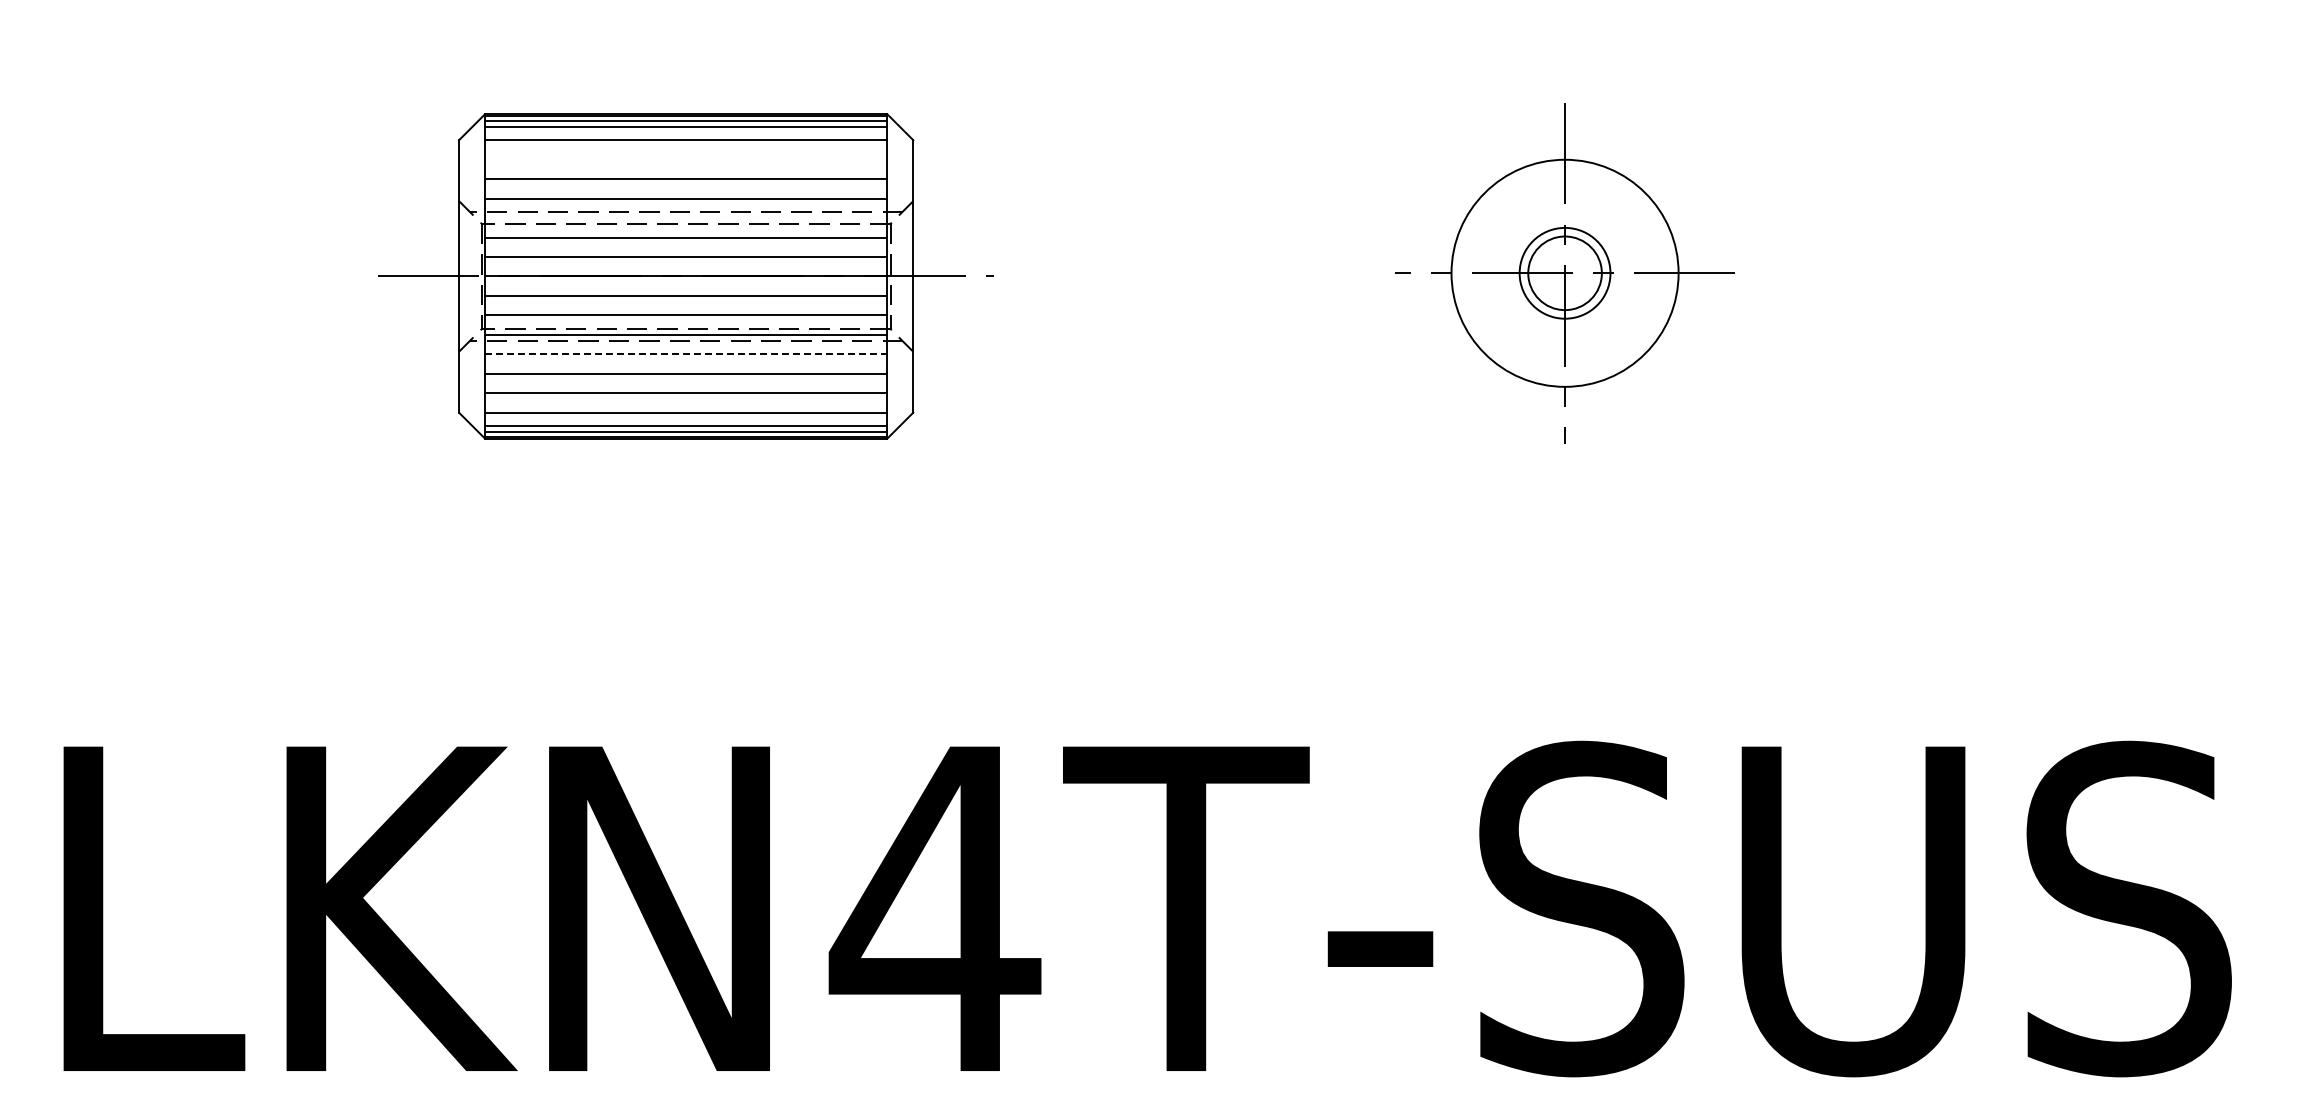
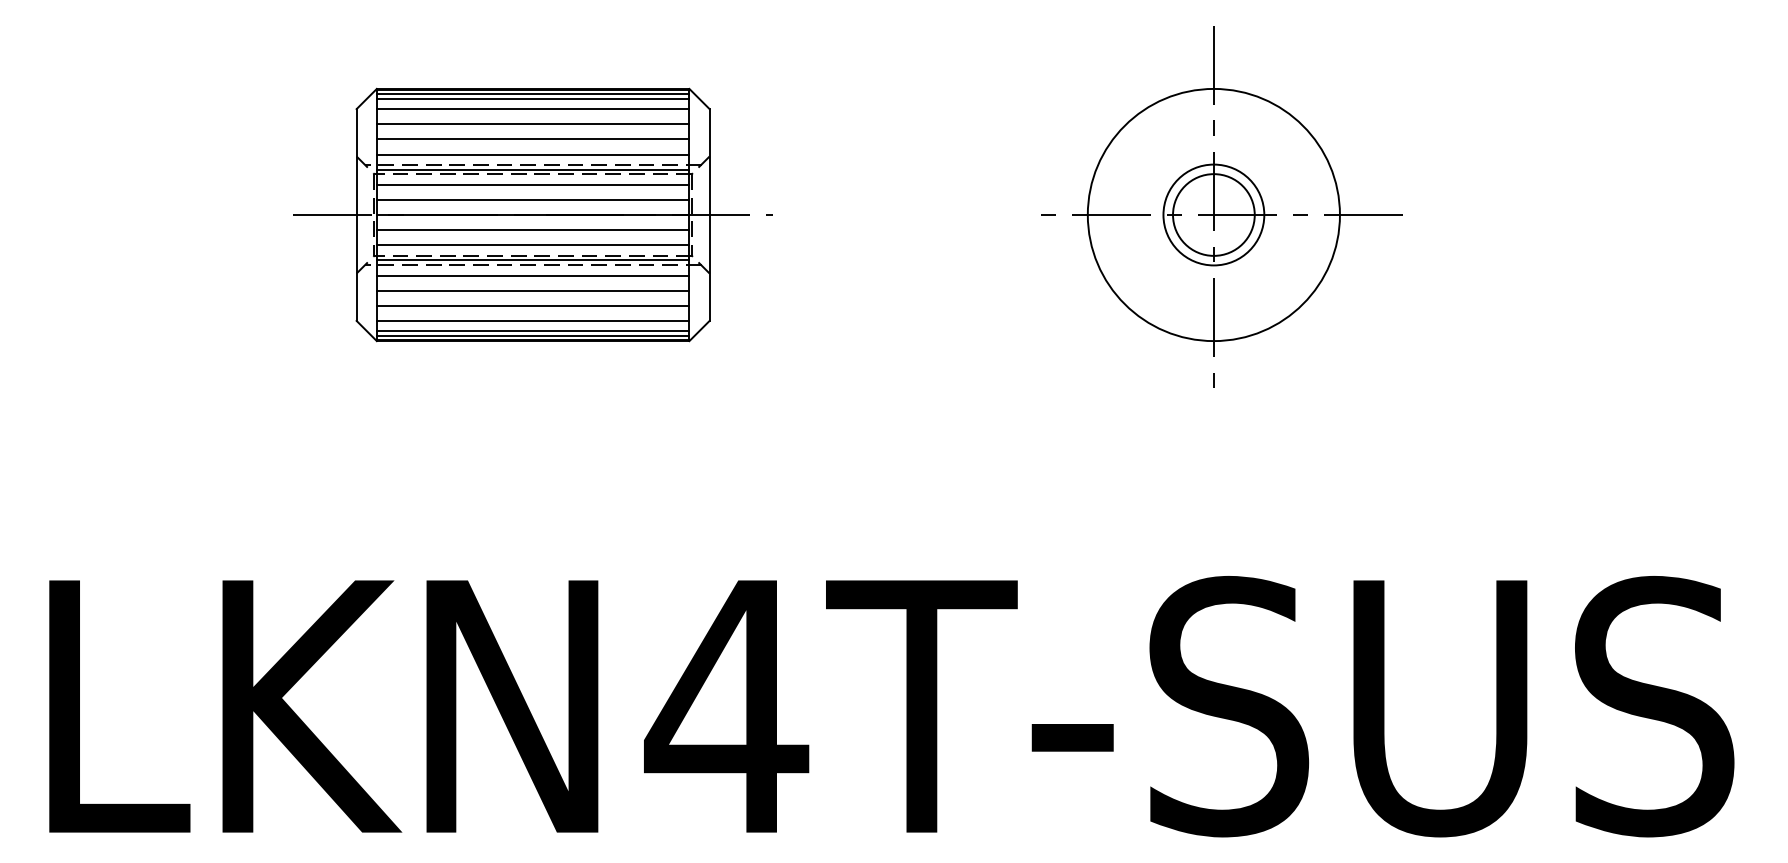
line: (686, 159) -> (533, 124), added
line: (686, 218) -> (533, 169), added
part: (1571, 265) -> (1221, 206), size x1.43
line: (686, 354) -> (533, 275), dashed -> solid

